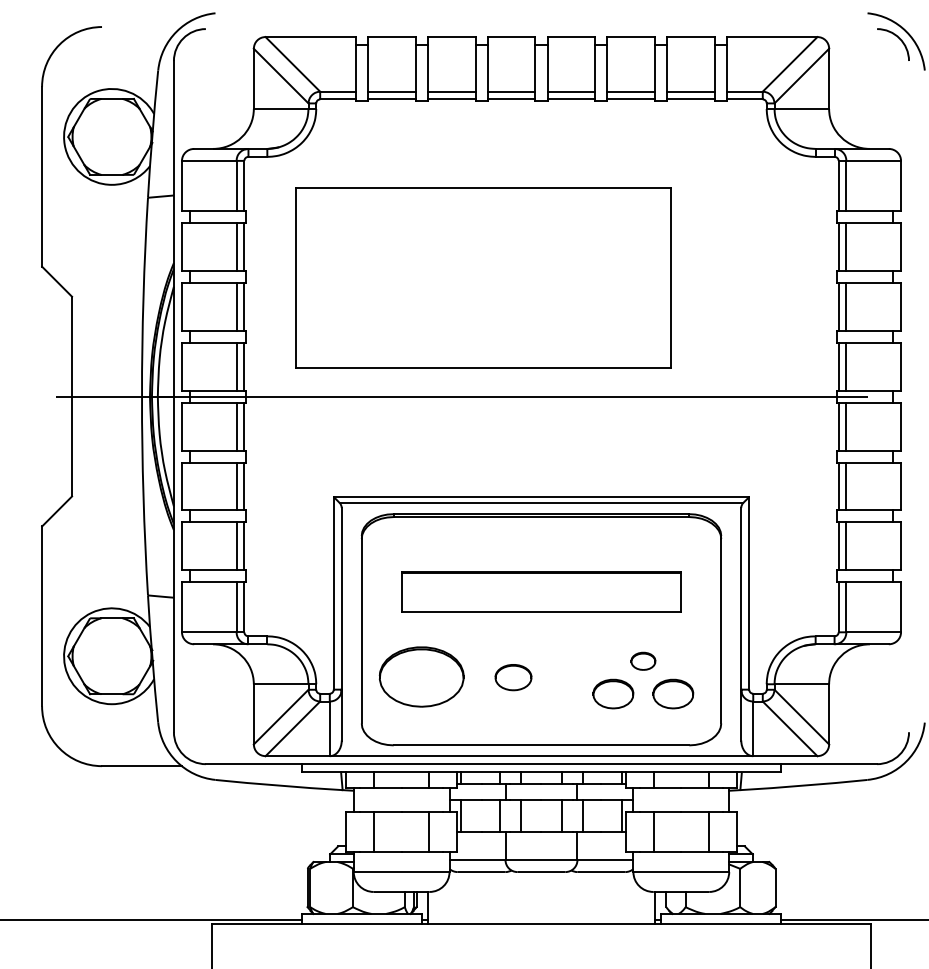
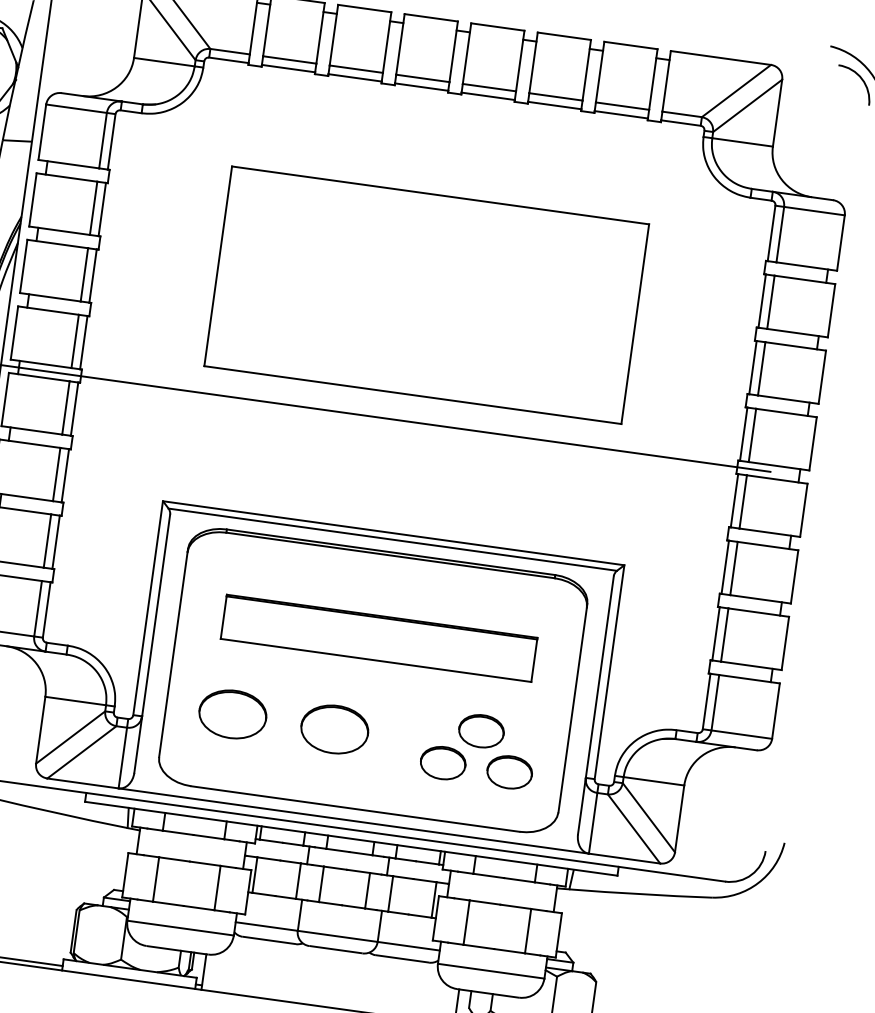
part: (483, 277) -> (426, 294), moved
part: (643, 661) -> (481, 731), size x1.67
part: (421, 676) -> (232, 714), size x0.71
part: (513, 677) -> (334, 729), size x1.67

